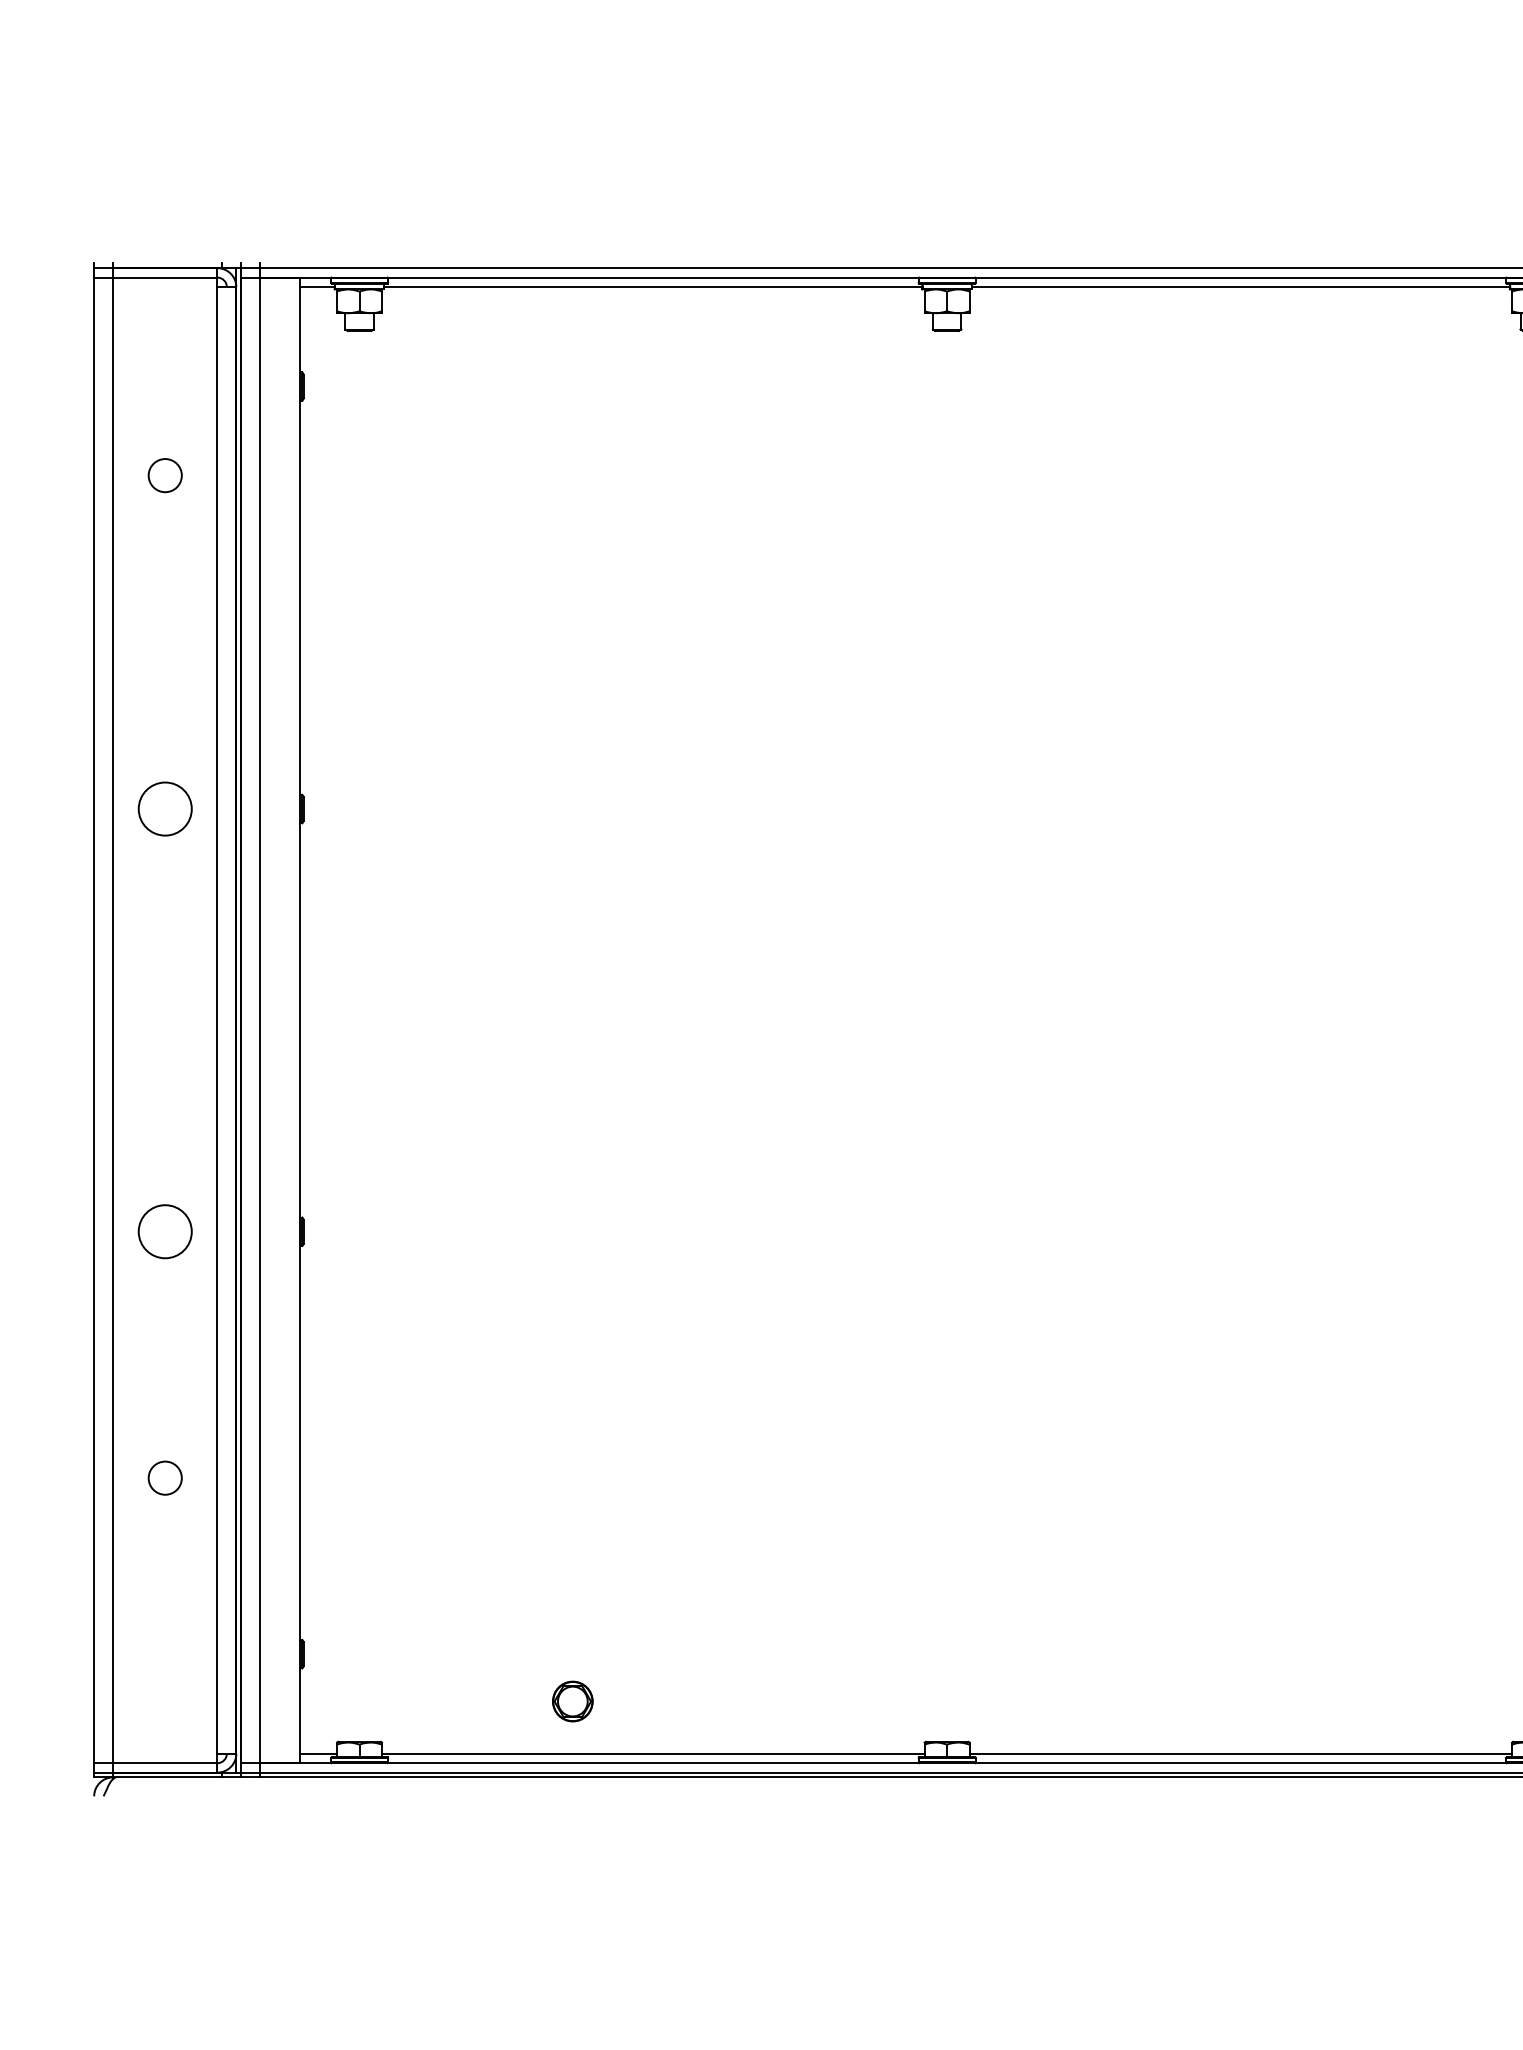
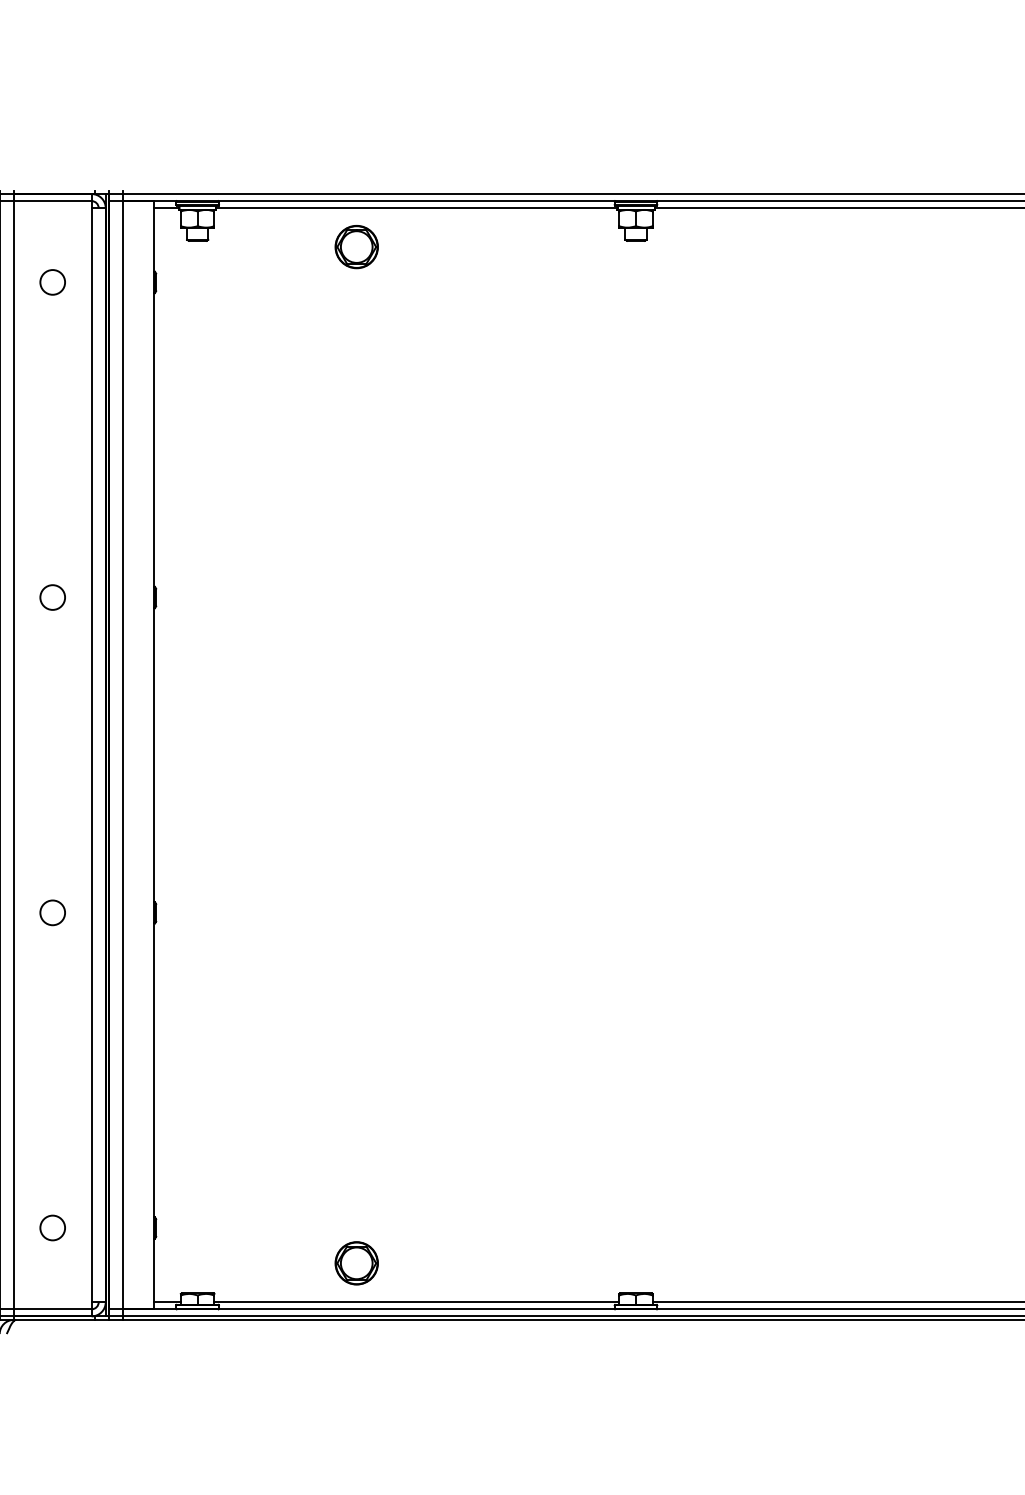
part: (572, 338) -> (356, 246), added
circle: (164, 475) -> (52, 282), moved
circle: (164, 808) -> (52, 597), size x0.62
circle: (164, 1231) -> (52, 912), size x0.62
circle: (164, 1477) -> (52, 1227), moved
part: (572, 1701) -> (356, 1263), size x1.43

